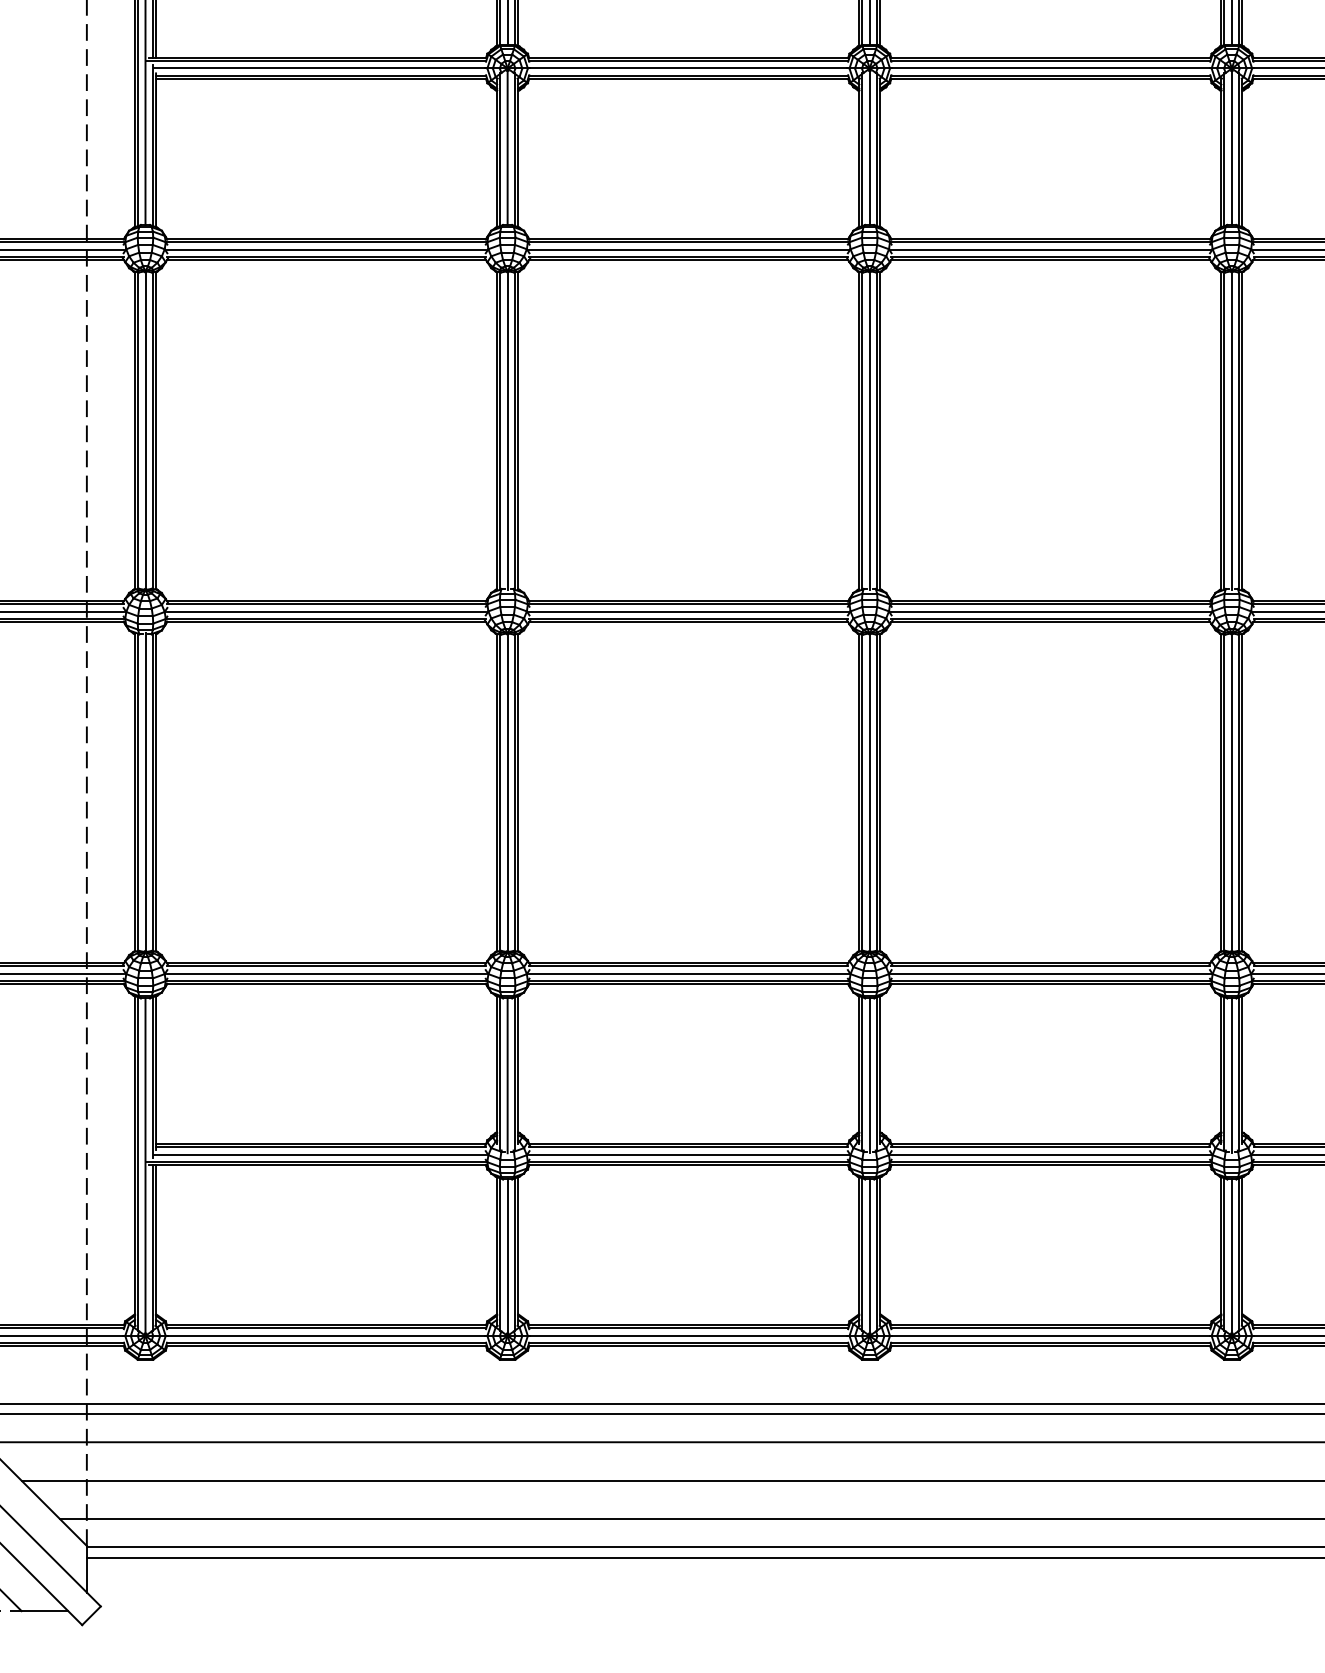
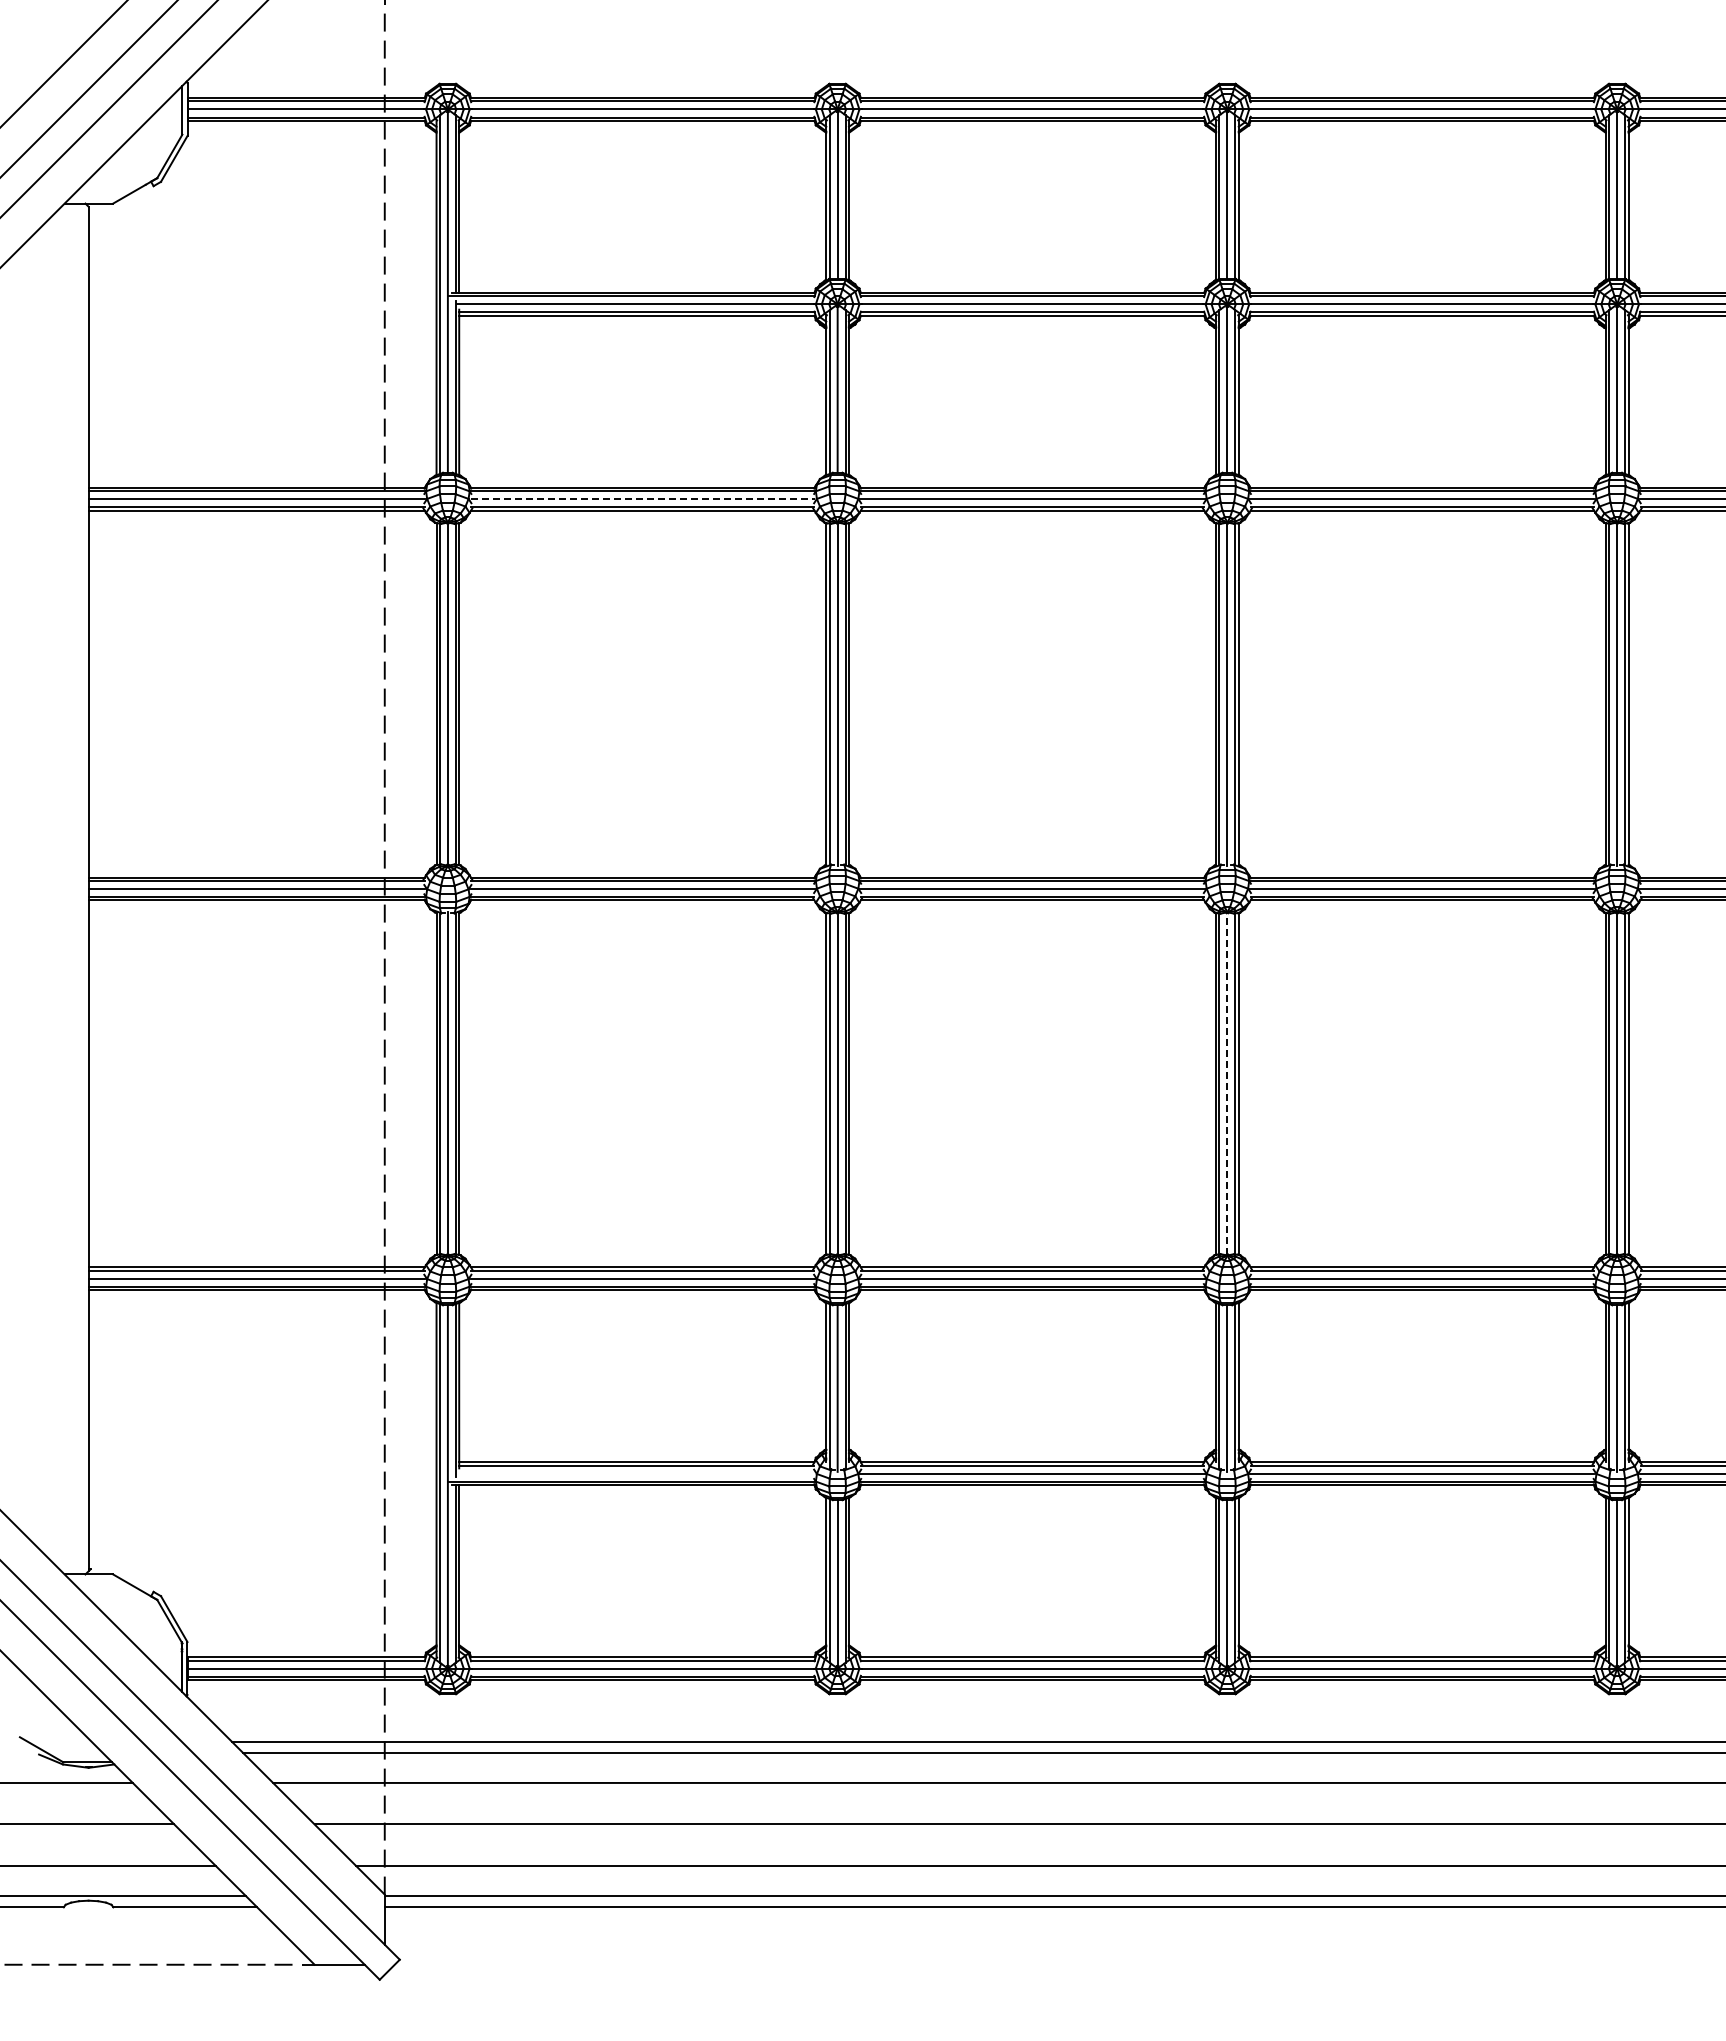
line: (327, 249) -> (643, 499), solid -> dashed
line: (869, 792) -> (1227, 1083), solid -> dashed
line: (319, 1154) -> (635, 1473), removed

